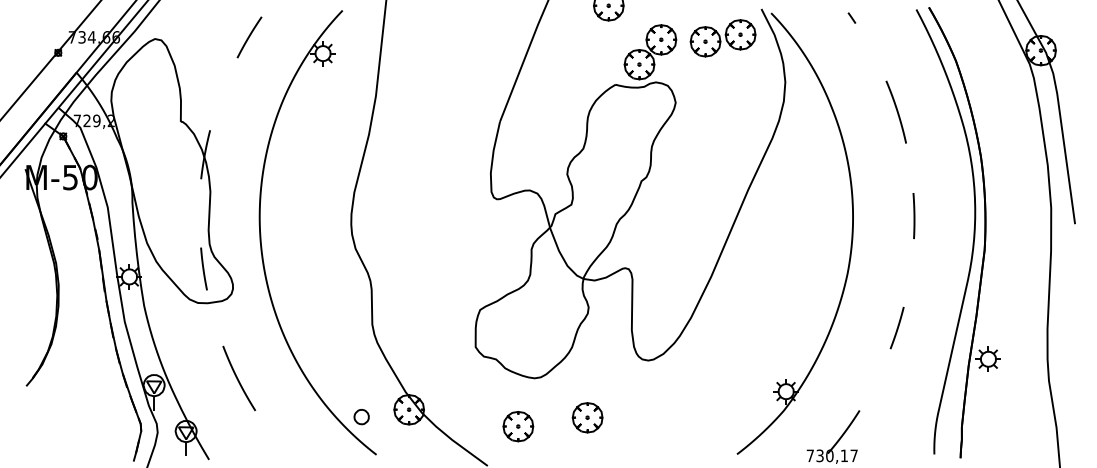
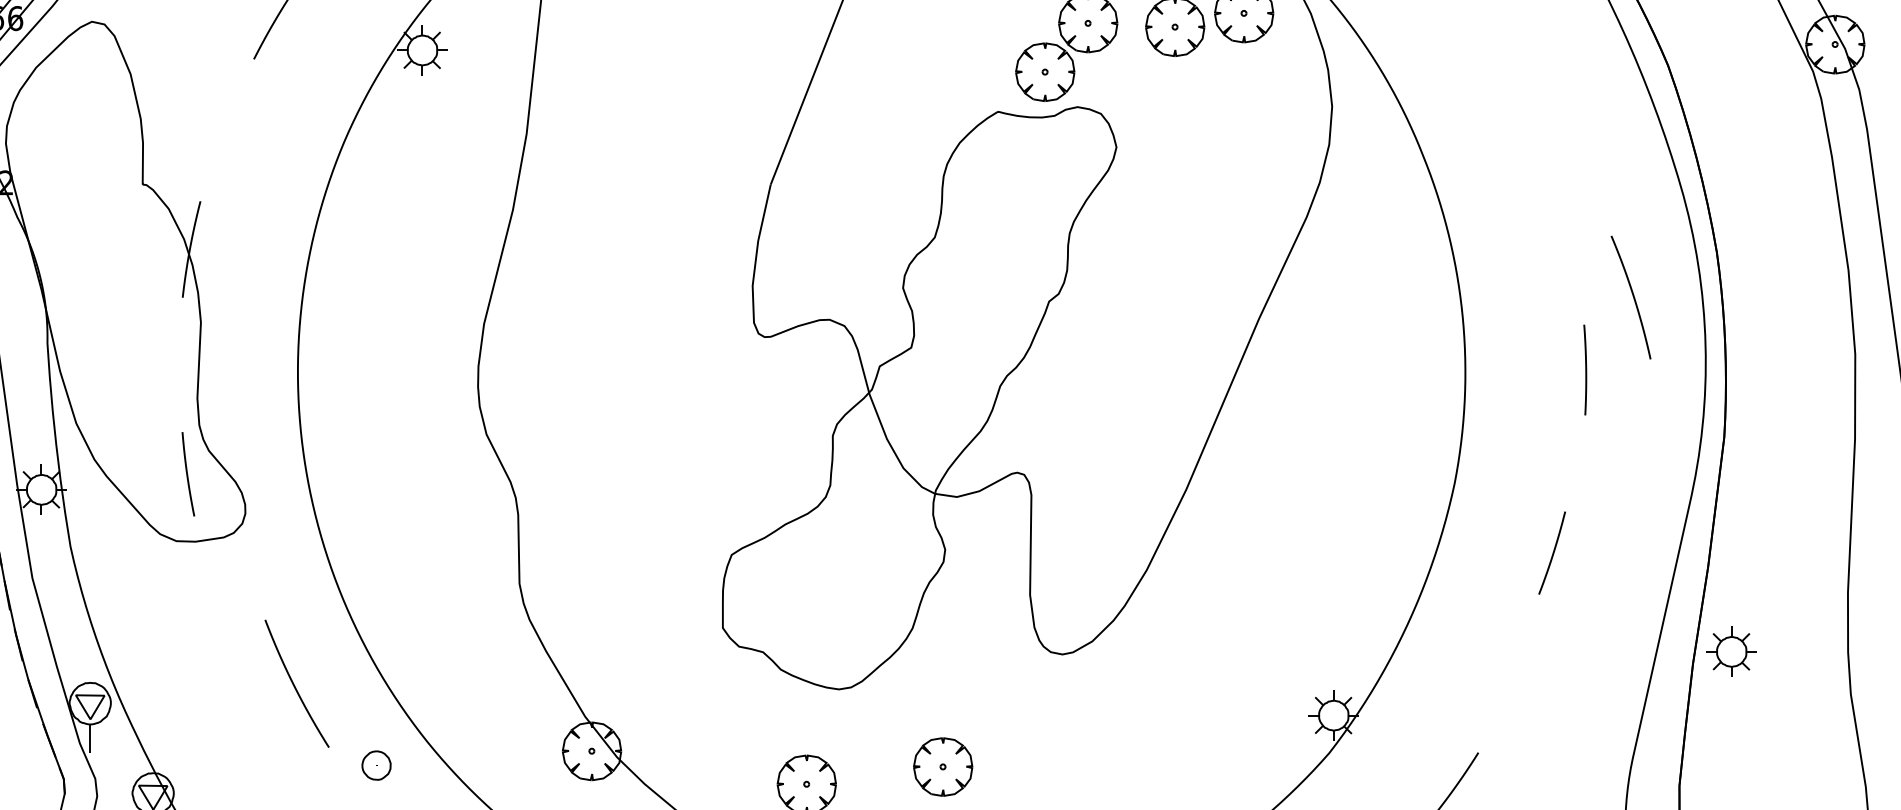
curve: (896, 111) -> (1631, 296), moved
line: (896, 328) -> (1550, 553), moved
curve: (238, 378) -> (295, 683), moved
part: (361, 417) -> (376, 766), moved

